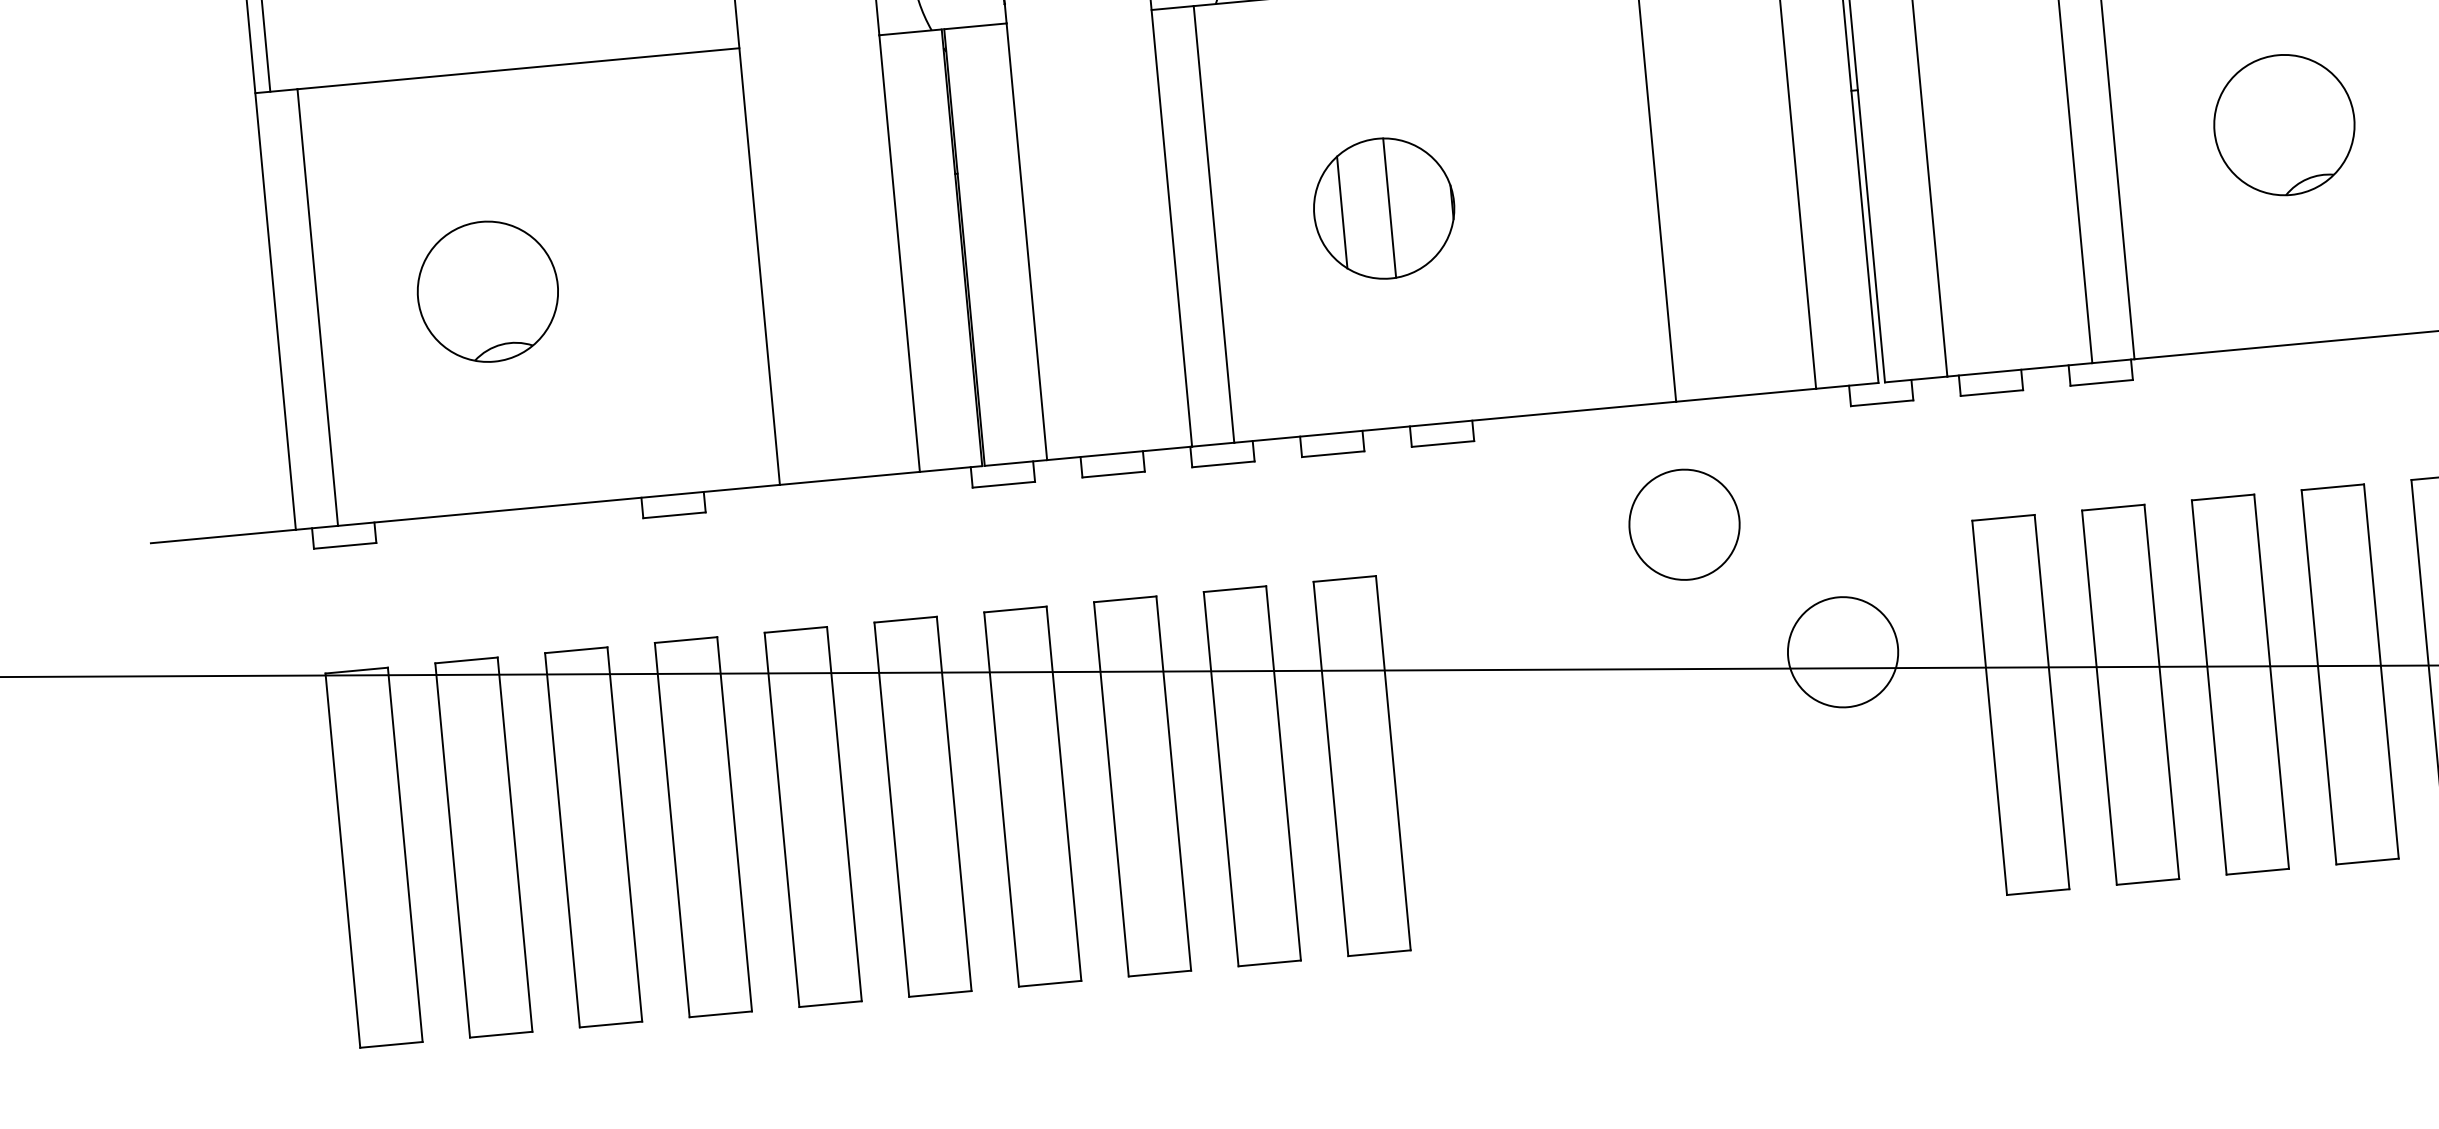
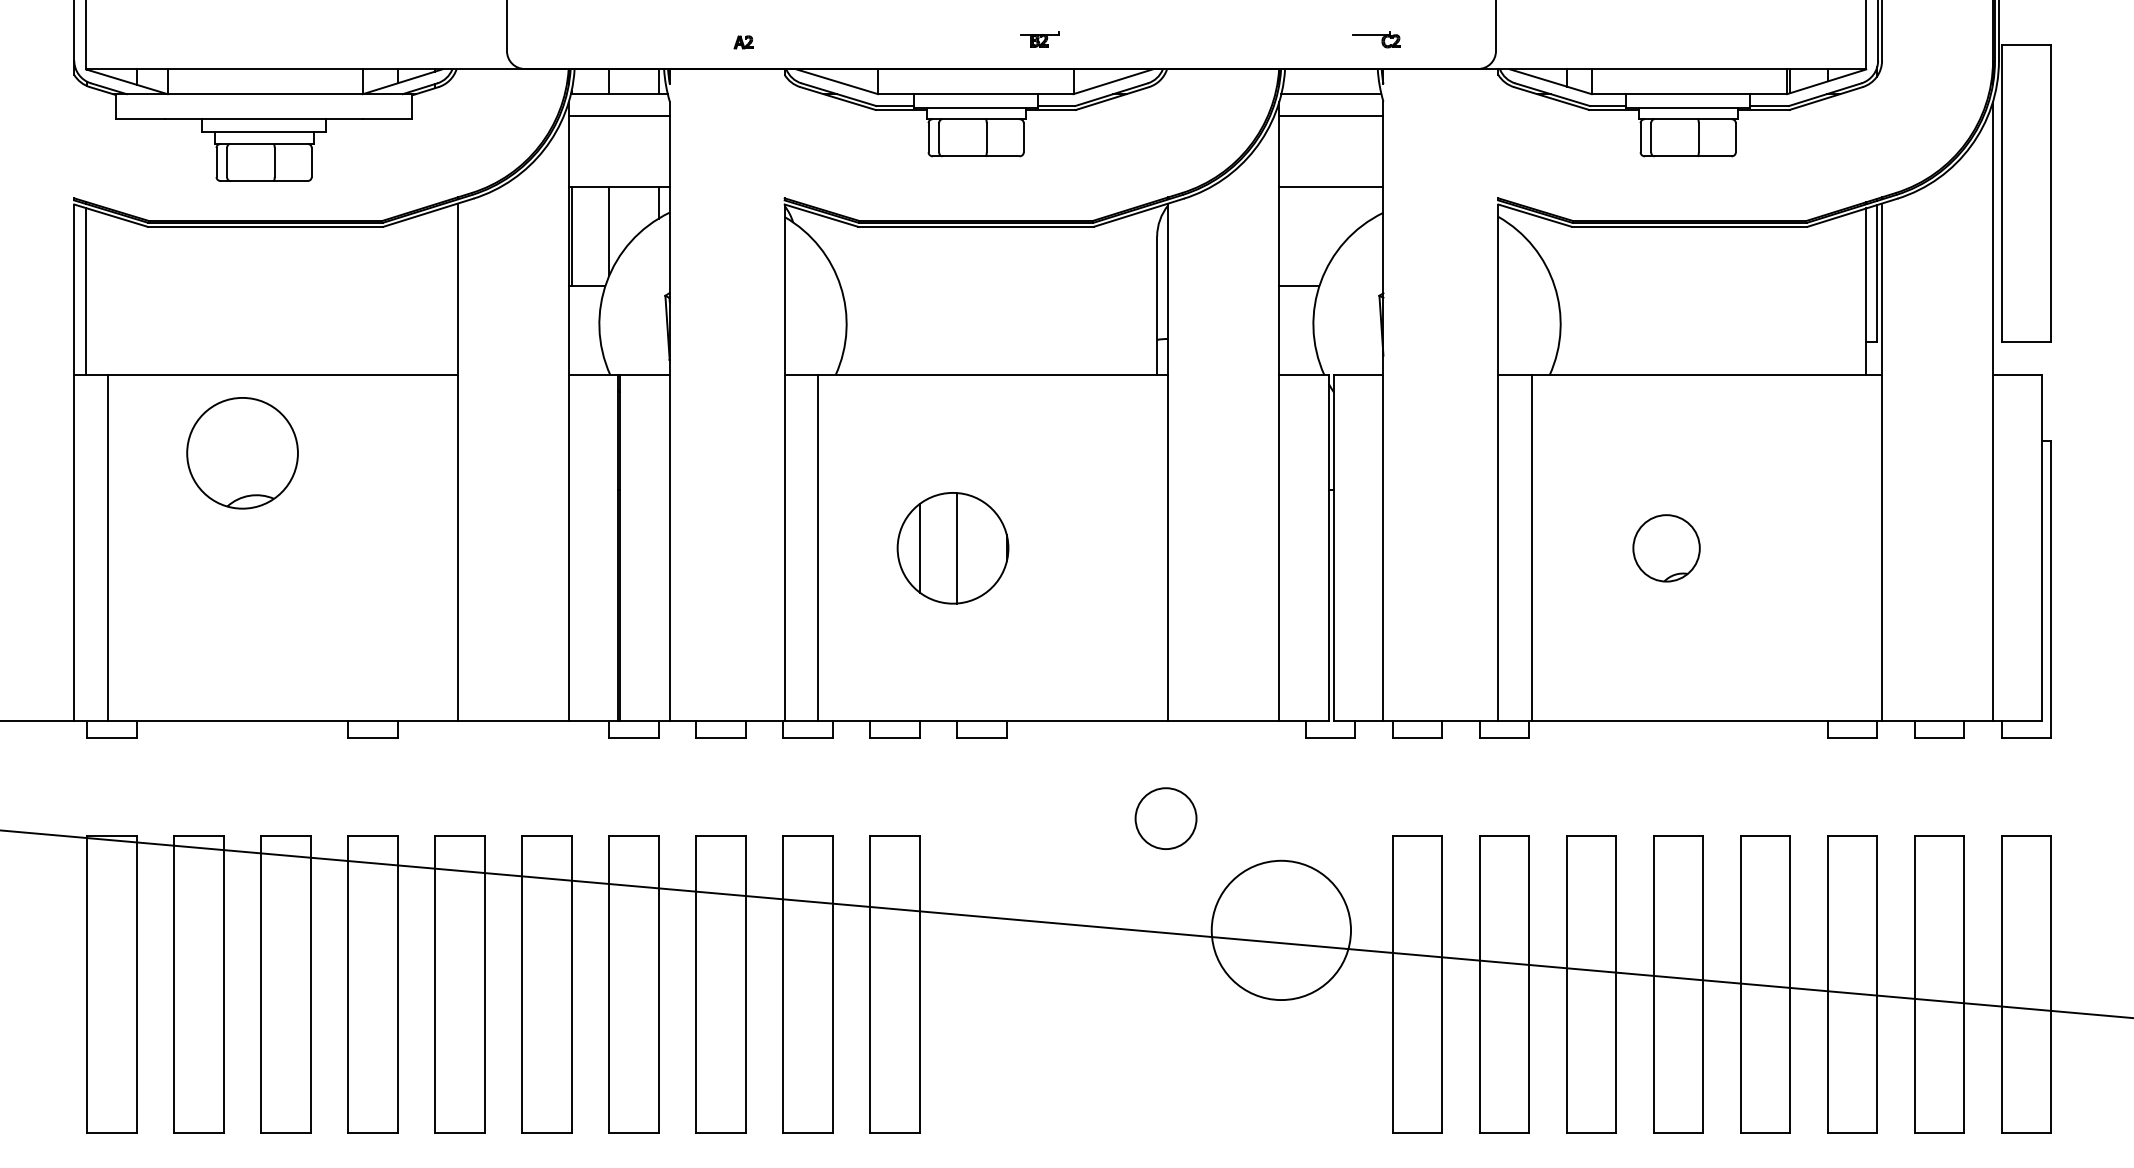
part: (2284, 125) -> (1666, 548), size x0.6
part: (487, 292) -> (242, 453), moved
circle: (1683, 524) -> (1165, 818), size x0.7
circle: (1841, 651) -> (1280, 929), size x1.6

